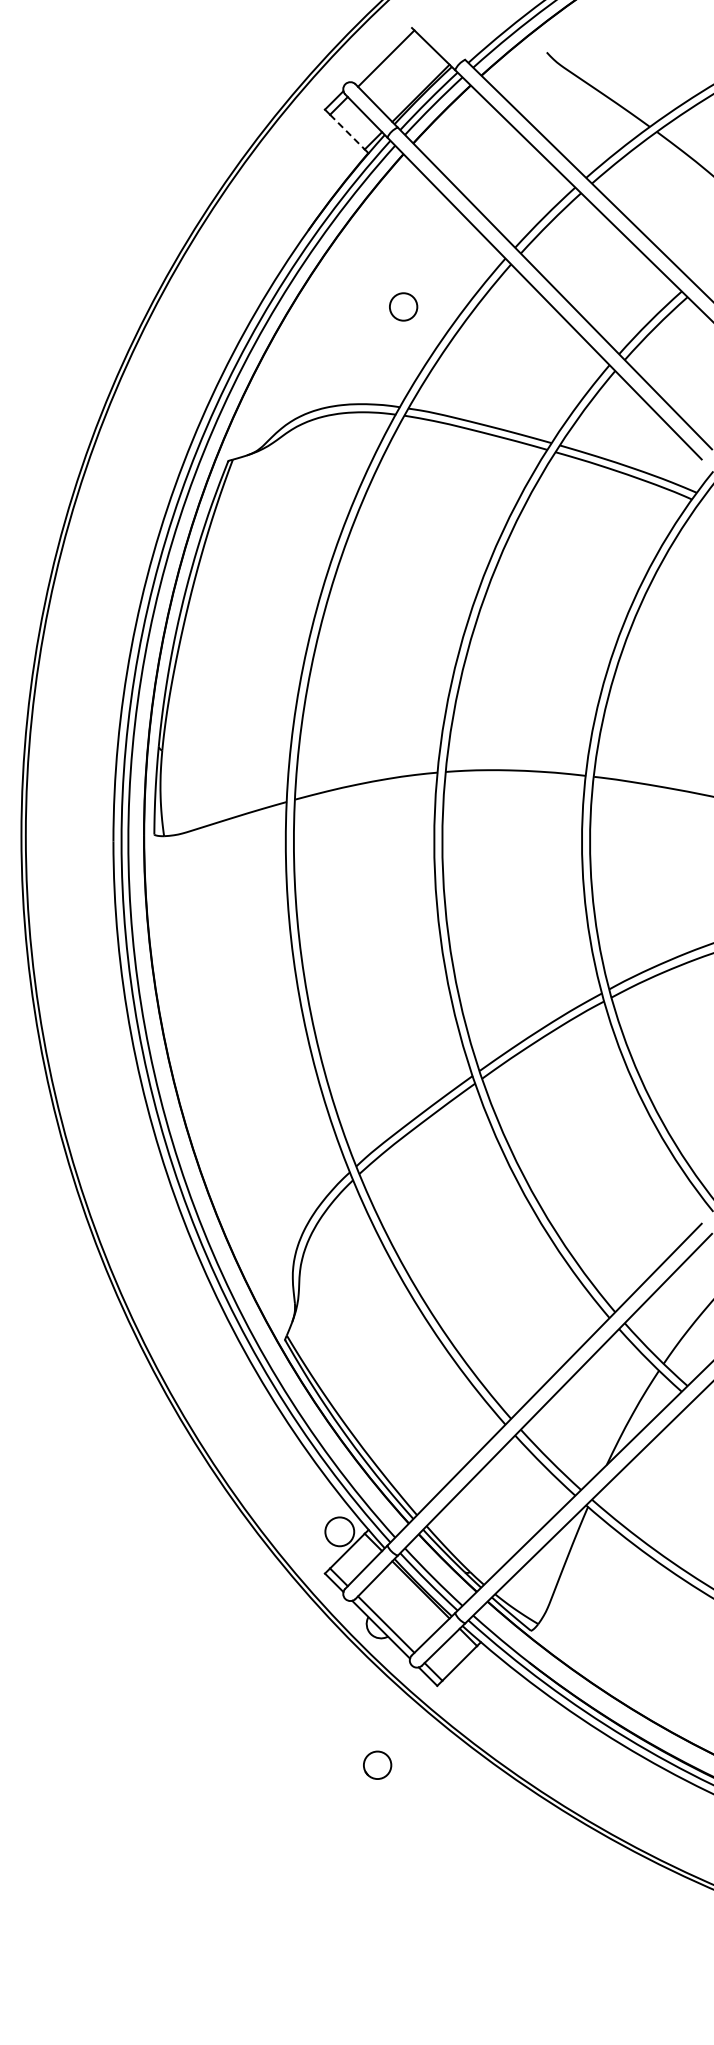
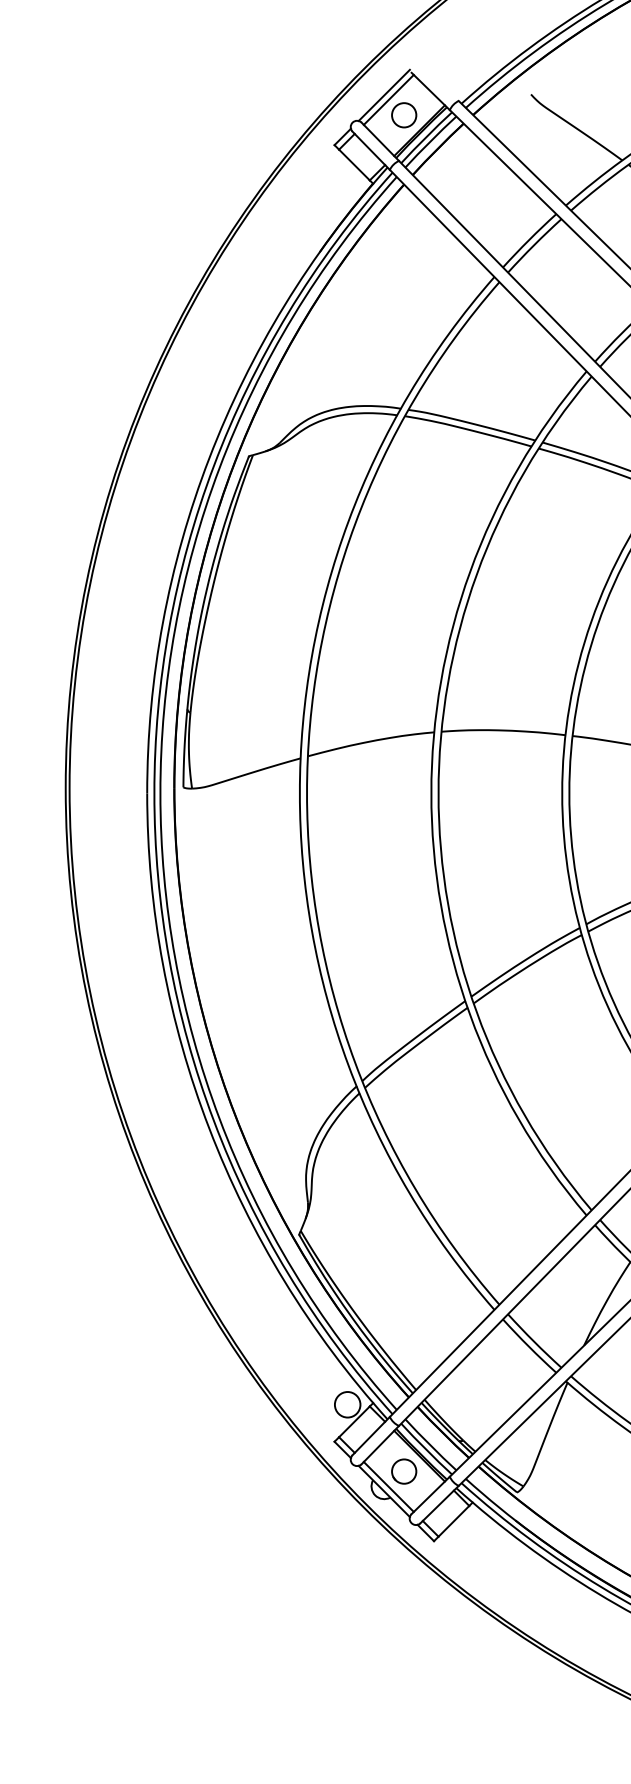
line: (381, 53) -> (384, 95), added
line: (347, 132) -> (354, 165), dashed -> solid
circle: (403, 306) -> (404, 114), moved
circle: (377, 1764) -> (404, 1470), moved

